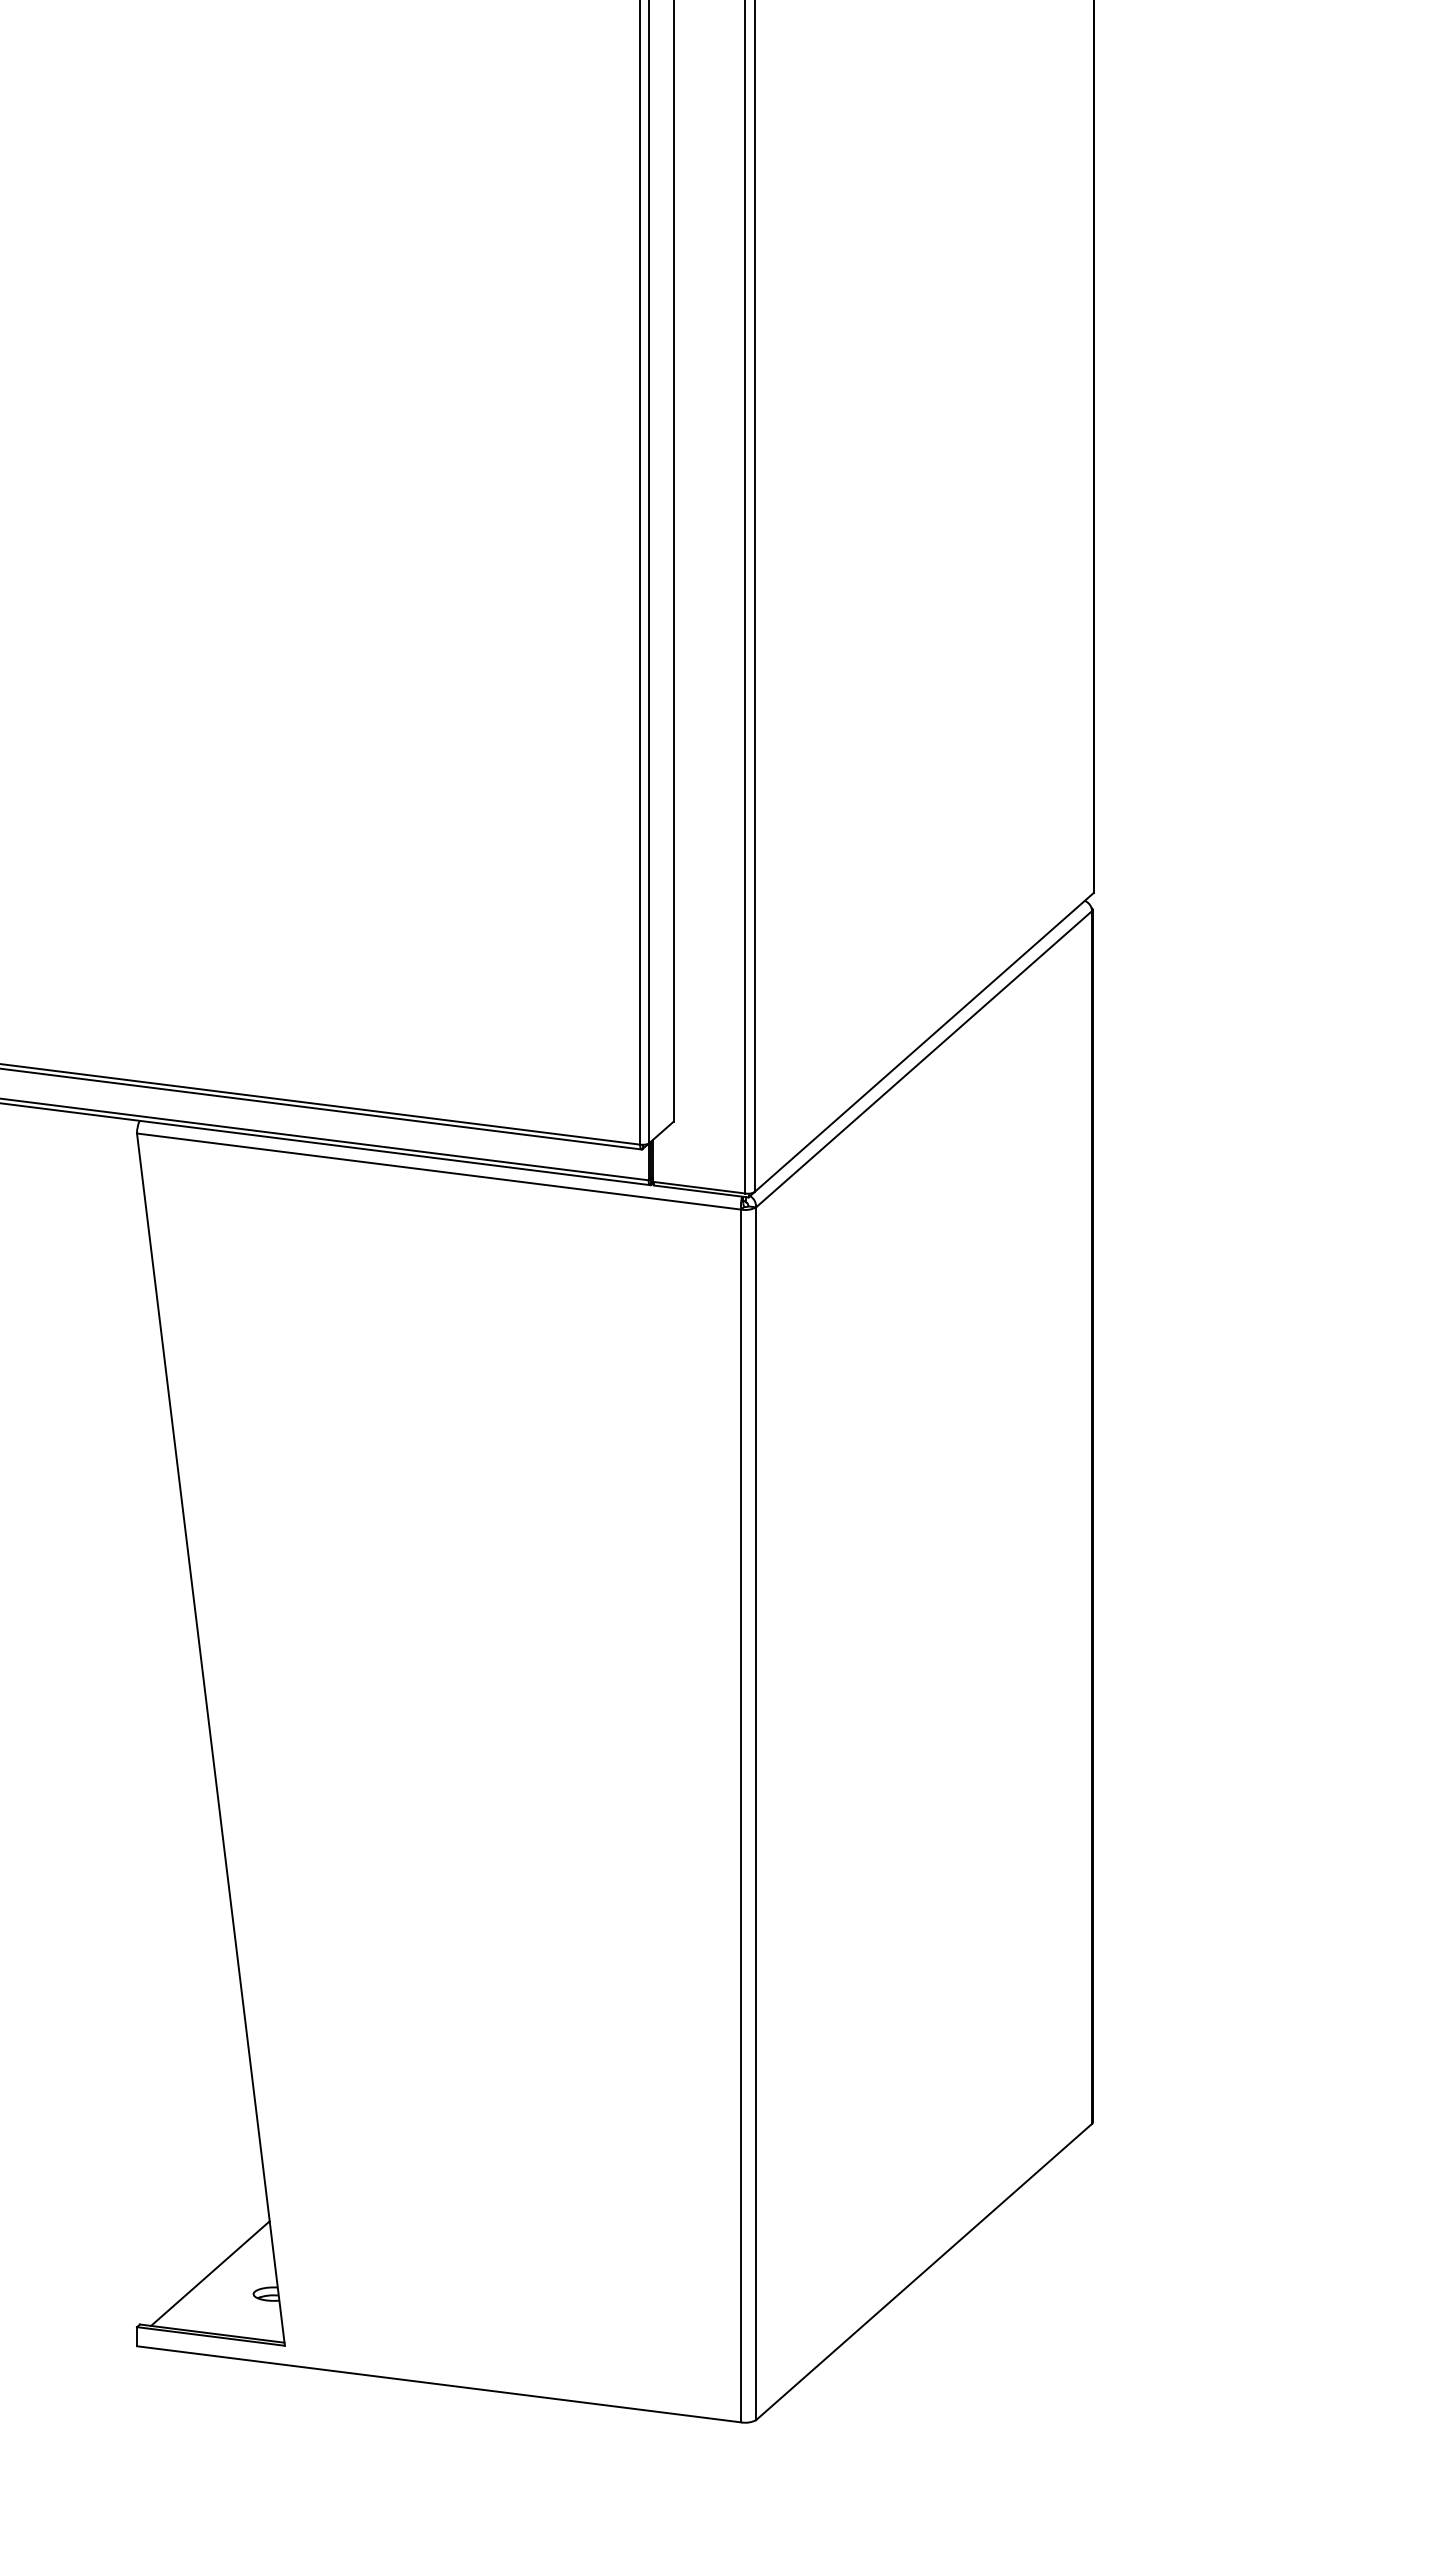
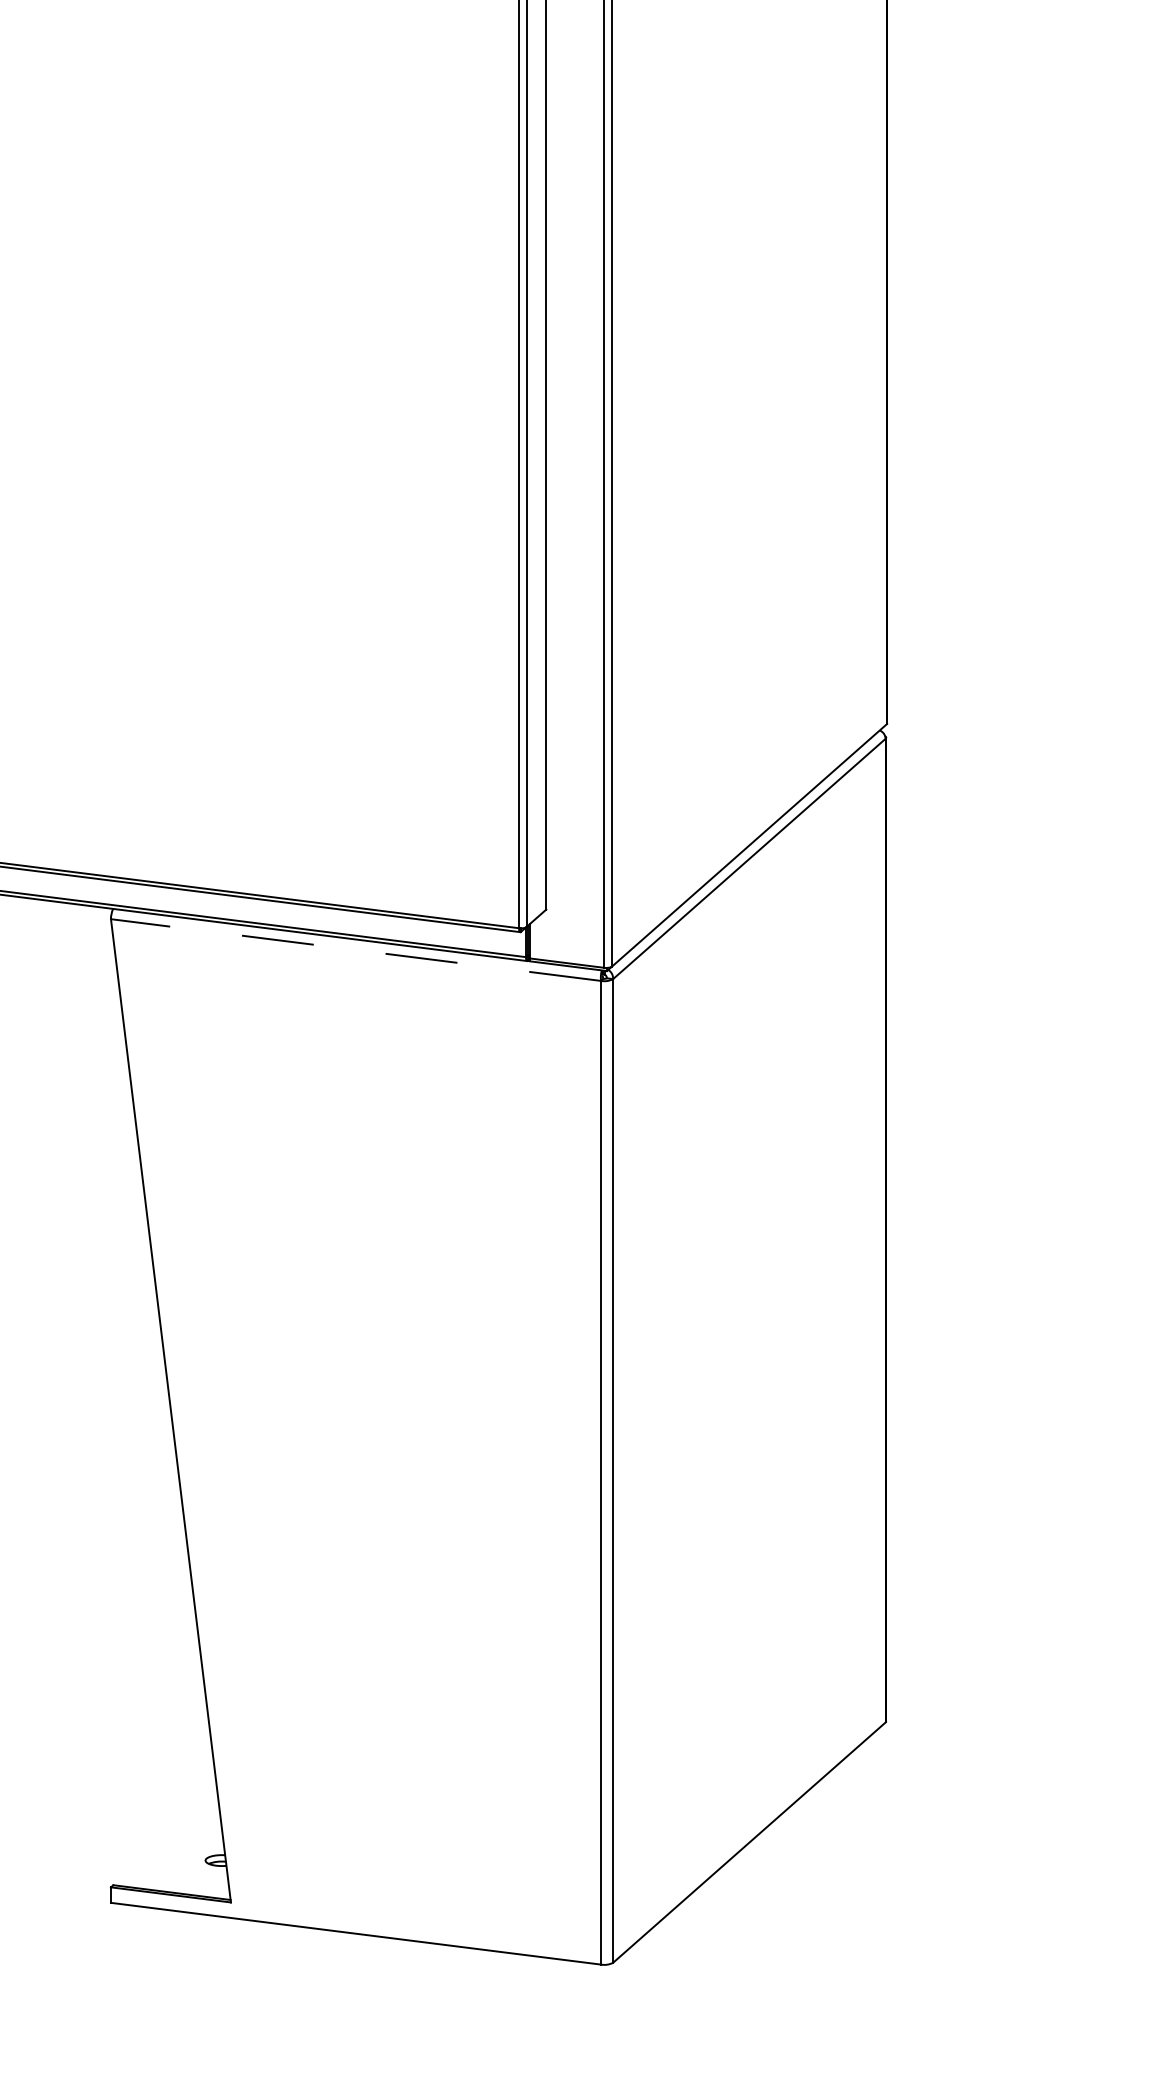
line: (438, 1171) -> (355, 950), solid -> dashed
line: (210, 2273) -> (170, 1843), removed

